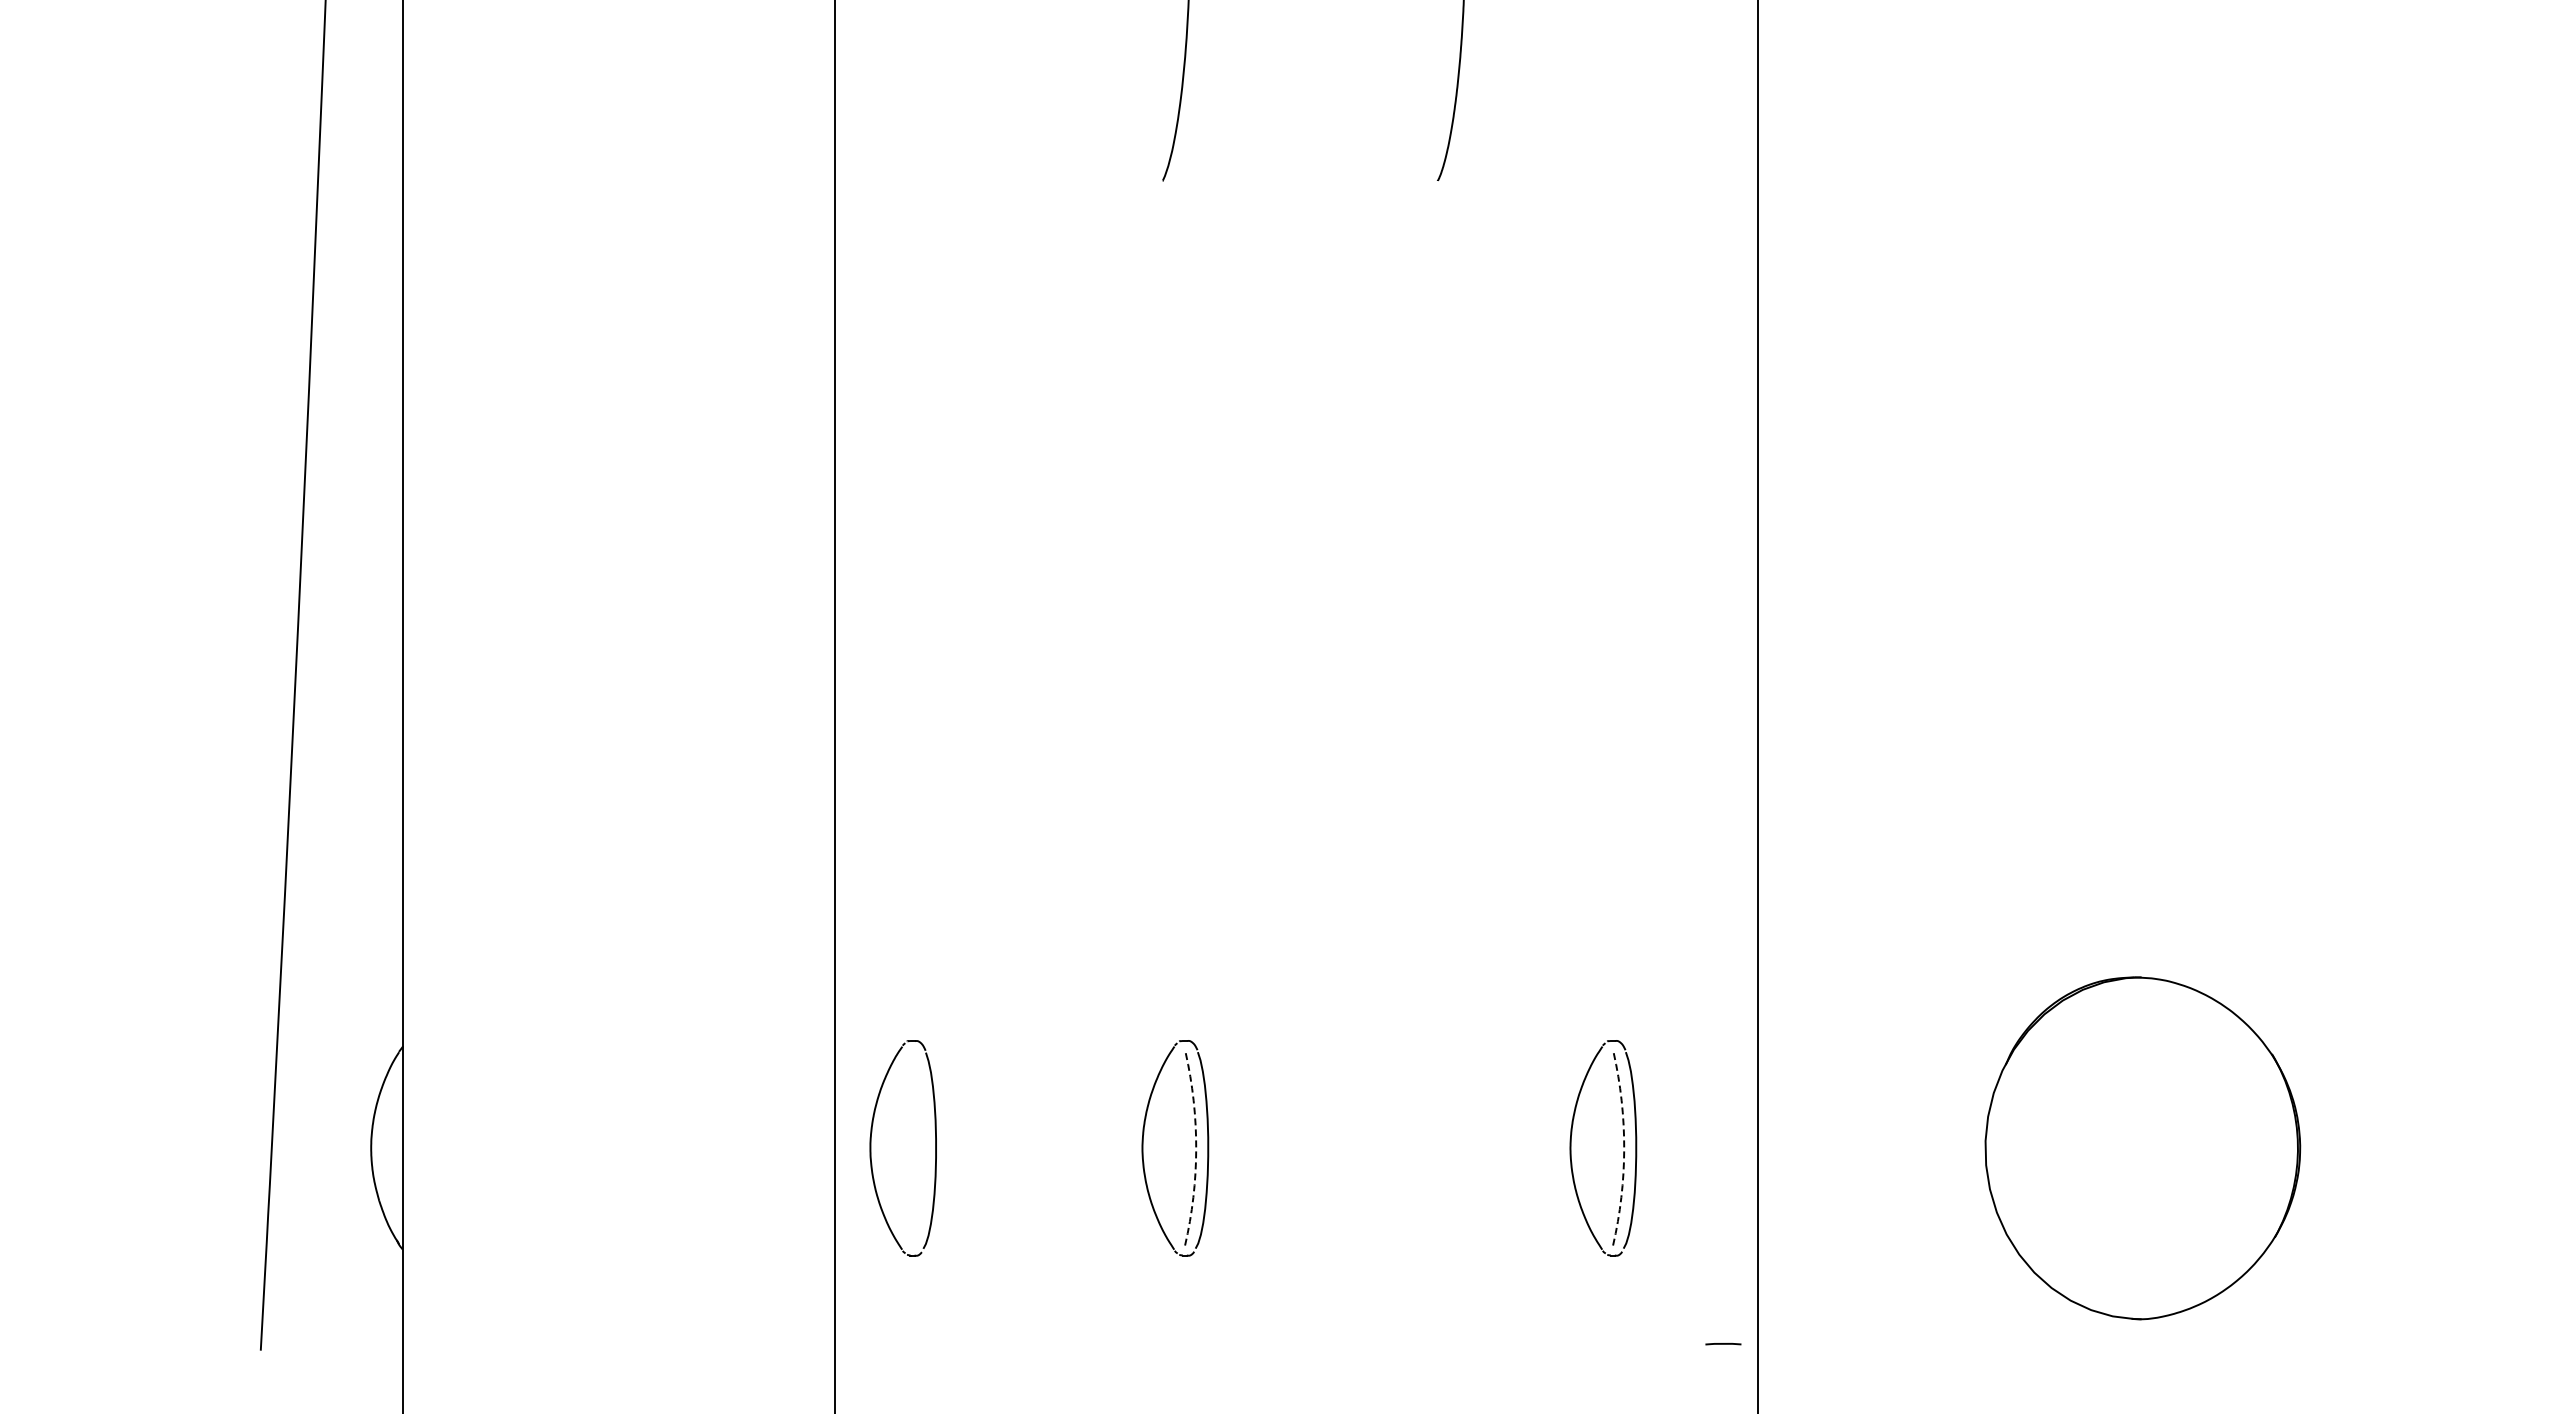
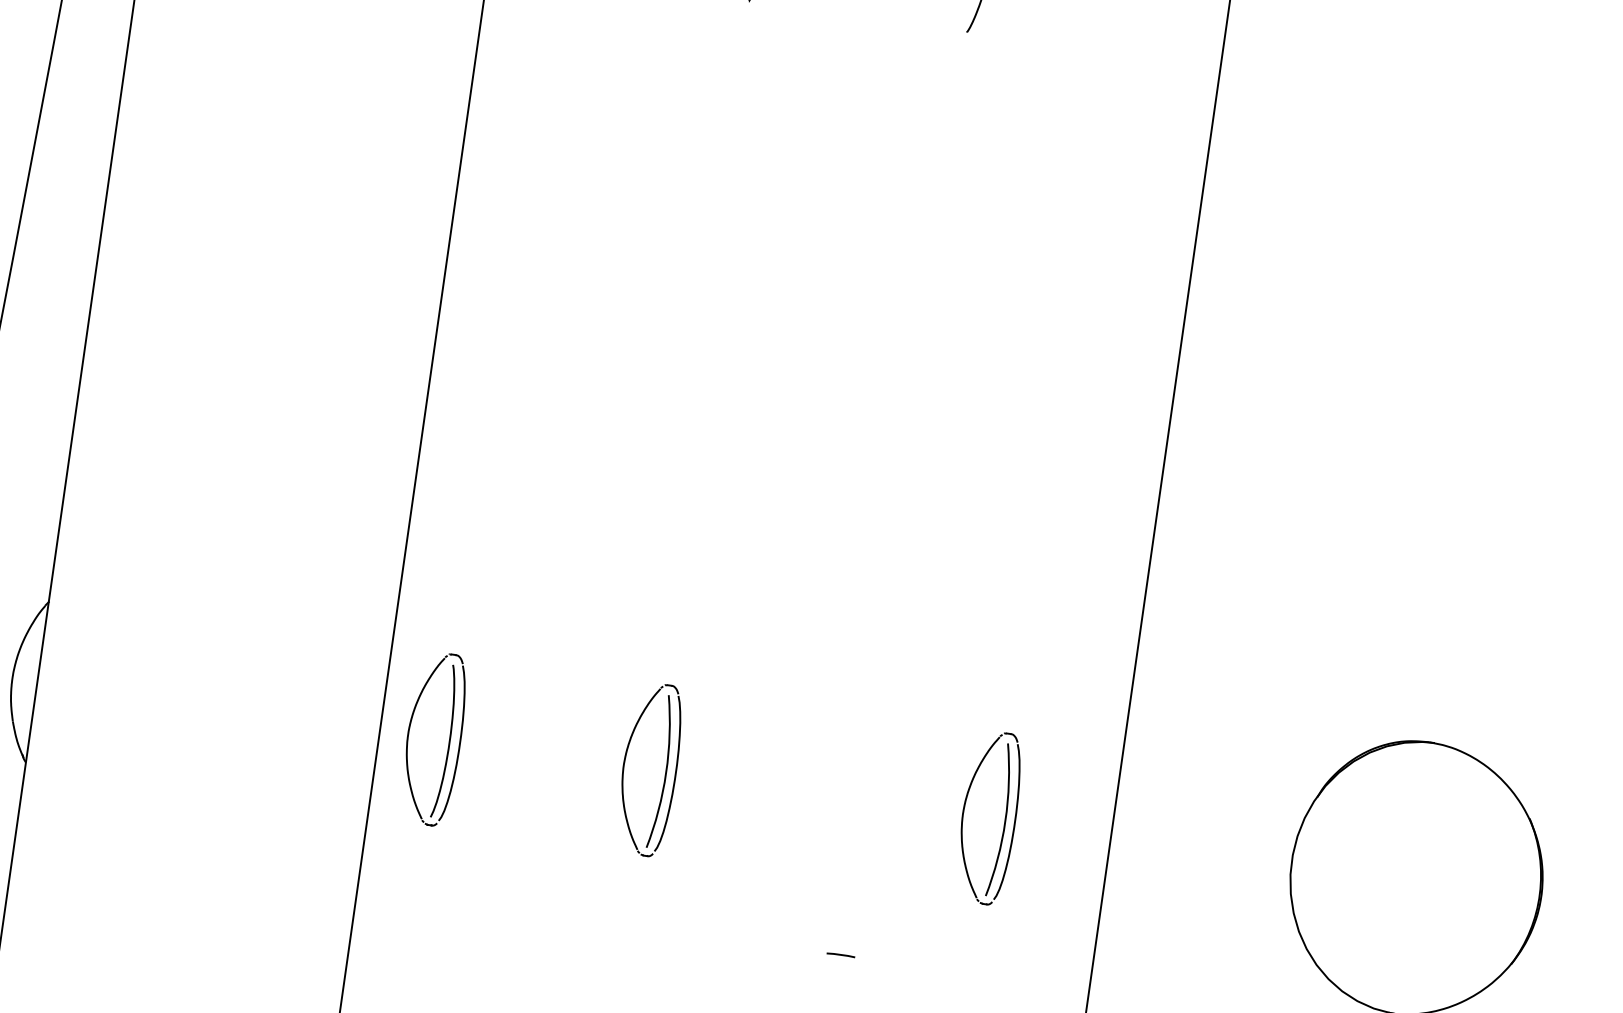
curve: (922, 1149) -> (449, 742), added
arc: (1196, 1149) -> (666, 772), dashed -> solid
arc: (1624, 1149) -> (1005, 821), dashed -> solid
line: (1723, 1344) -> (840, 955), moved

